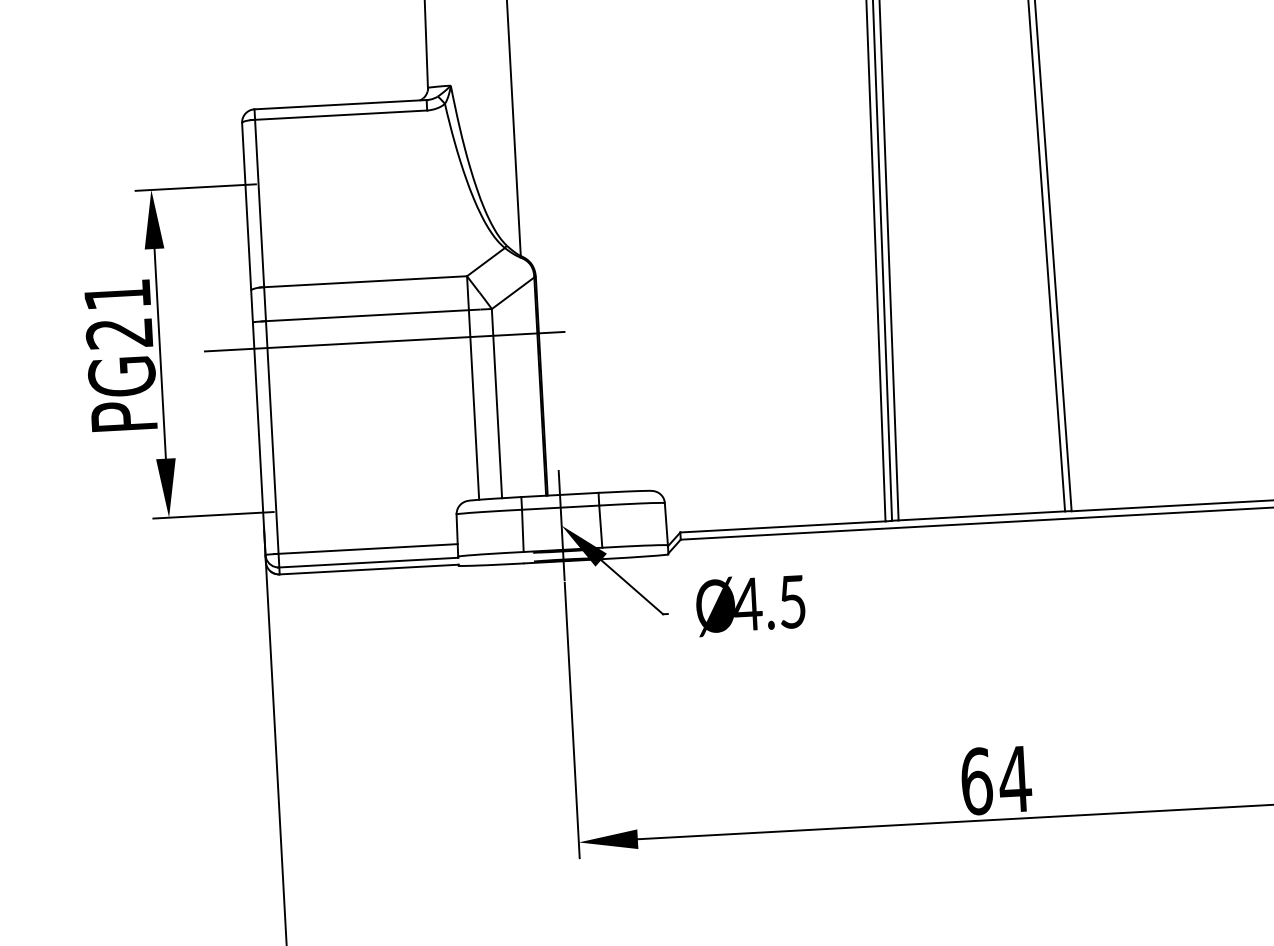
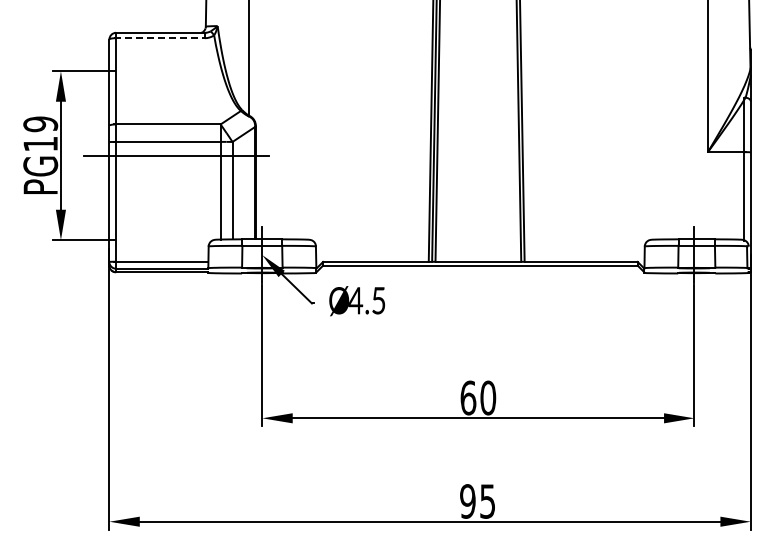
line: (339, 115) -> (159, 38), solid -> dashed
text: (118, 312) -> (40, 133), PG21 -> PG19
text: (1015, 778) -> (488, 397), 64 -> 60

